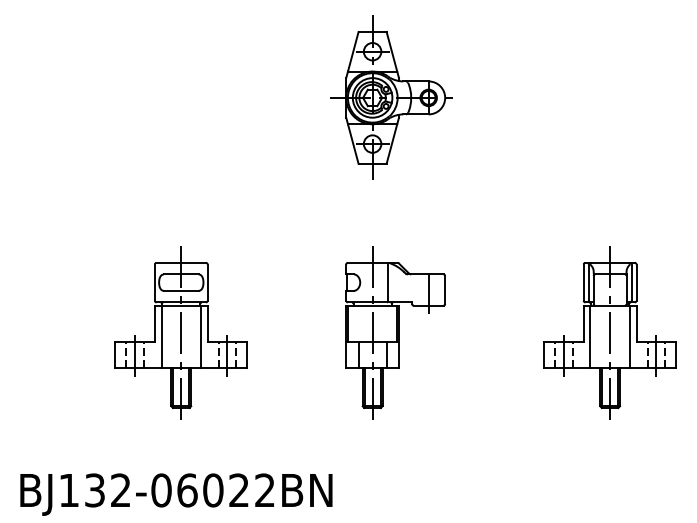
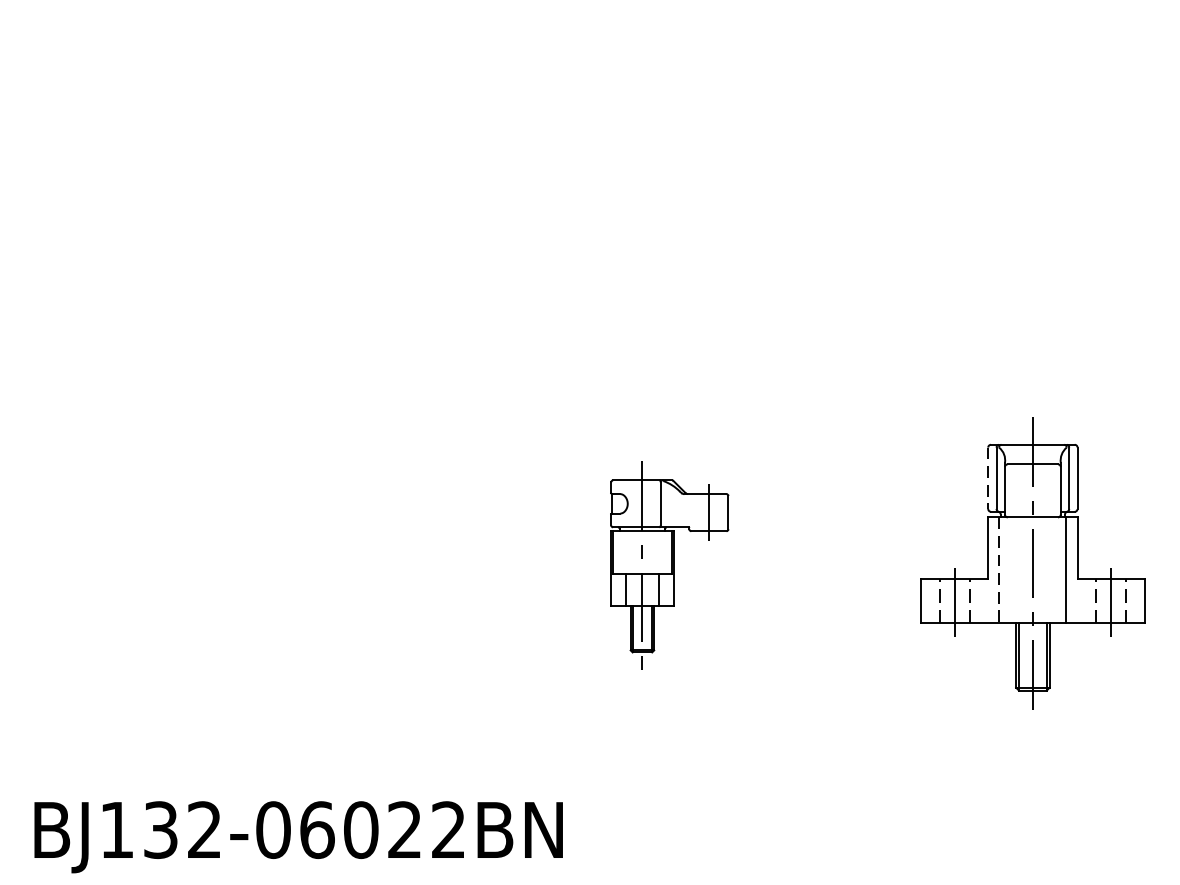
part: (391, 97) -> (662, 164), removed
line: (583, 283) -> (987, 479), solid -> dashed
part: (180, 332) -> (305, 562), removed
part: (395, 332) -> (669, 562), size x0.7
line: (590, 337) -> (999, 571), solid -> dashed

